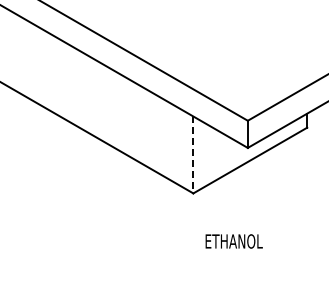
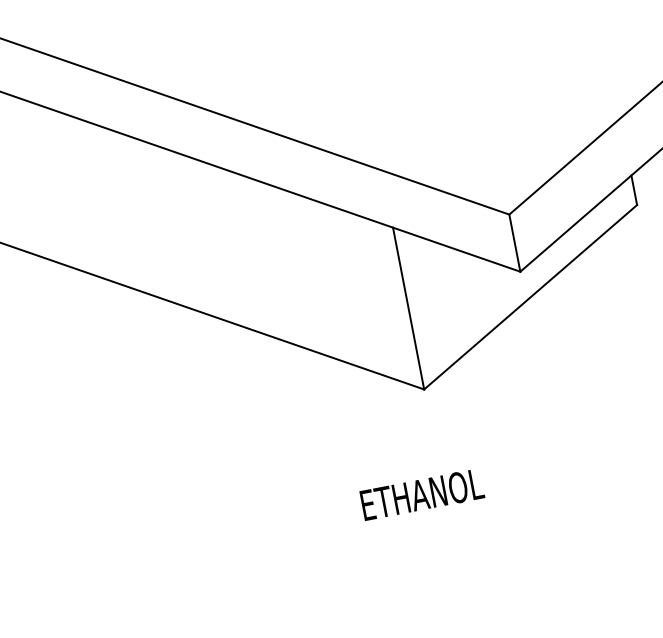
line: (193, 155) -> (409, 309), dashed -> solid
text: (233, 241) -> (420, 494), moved

